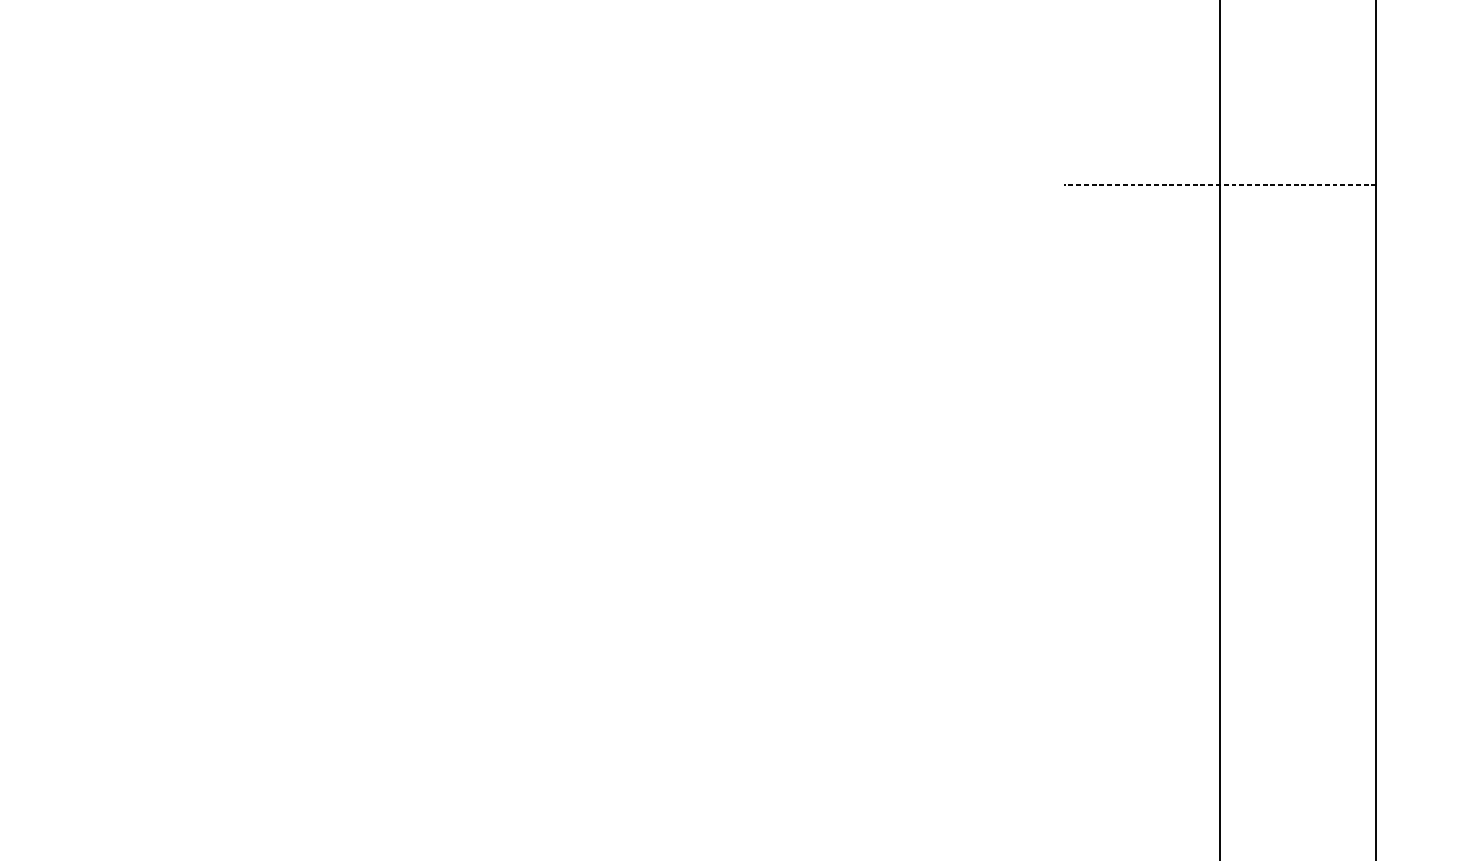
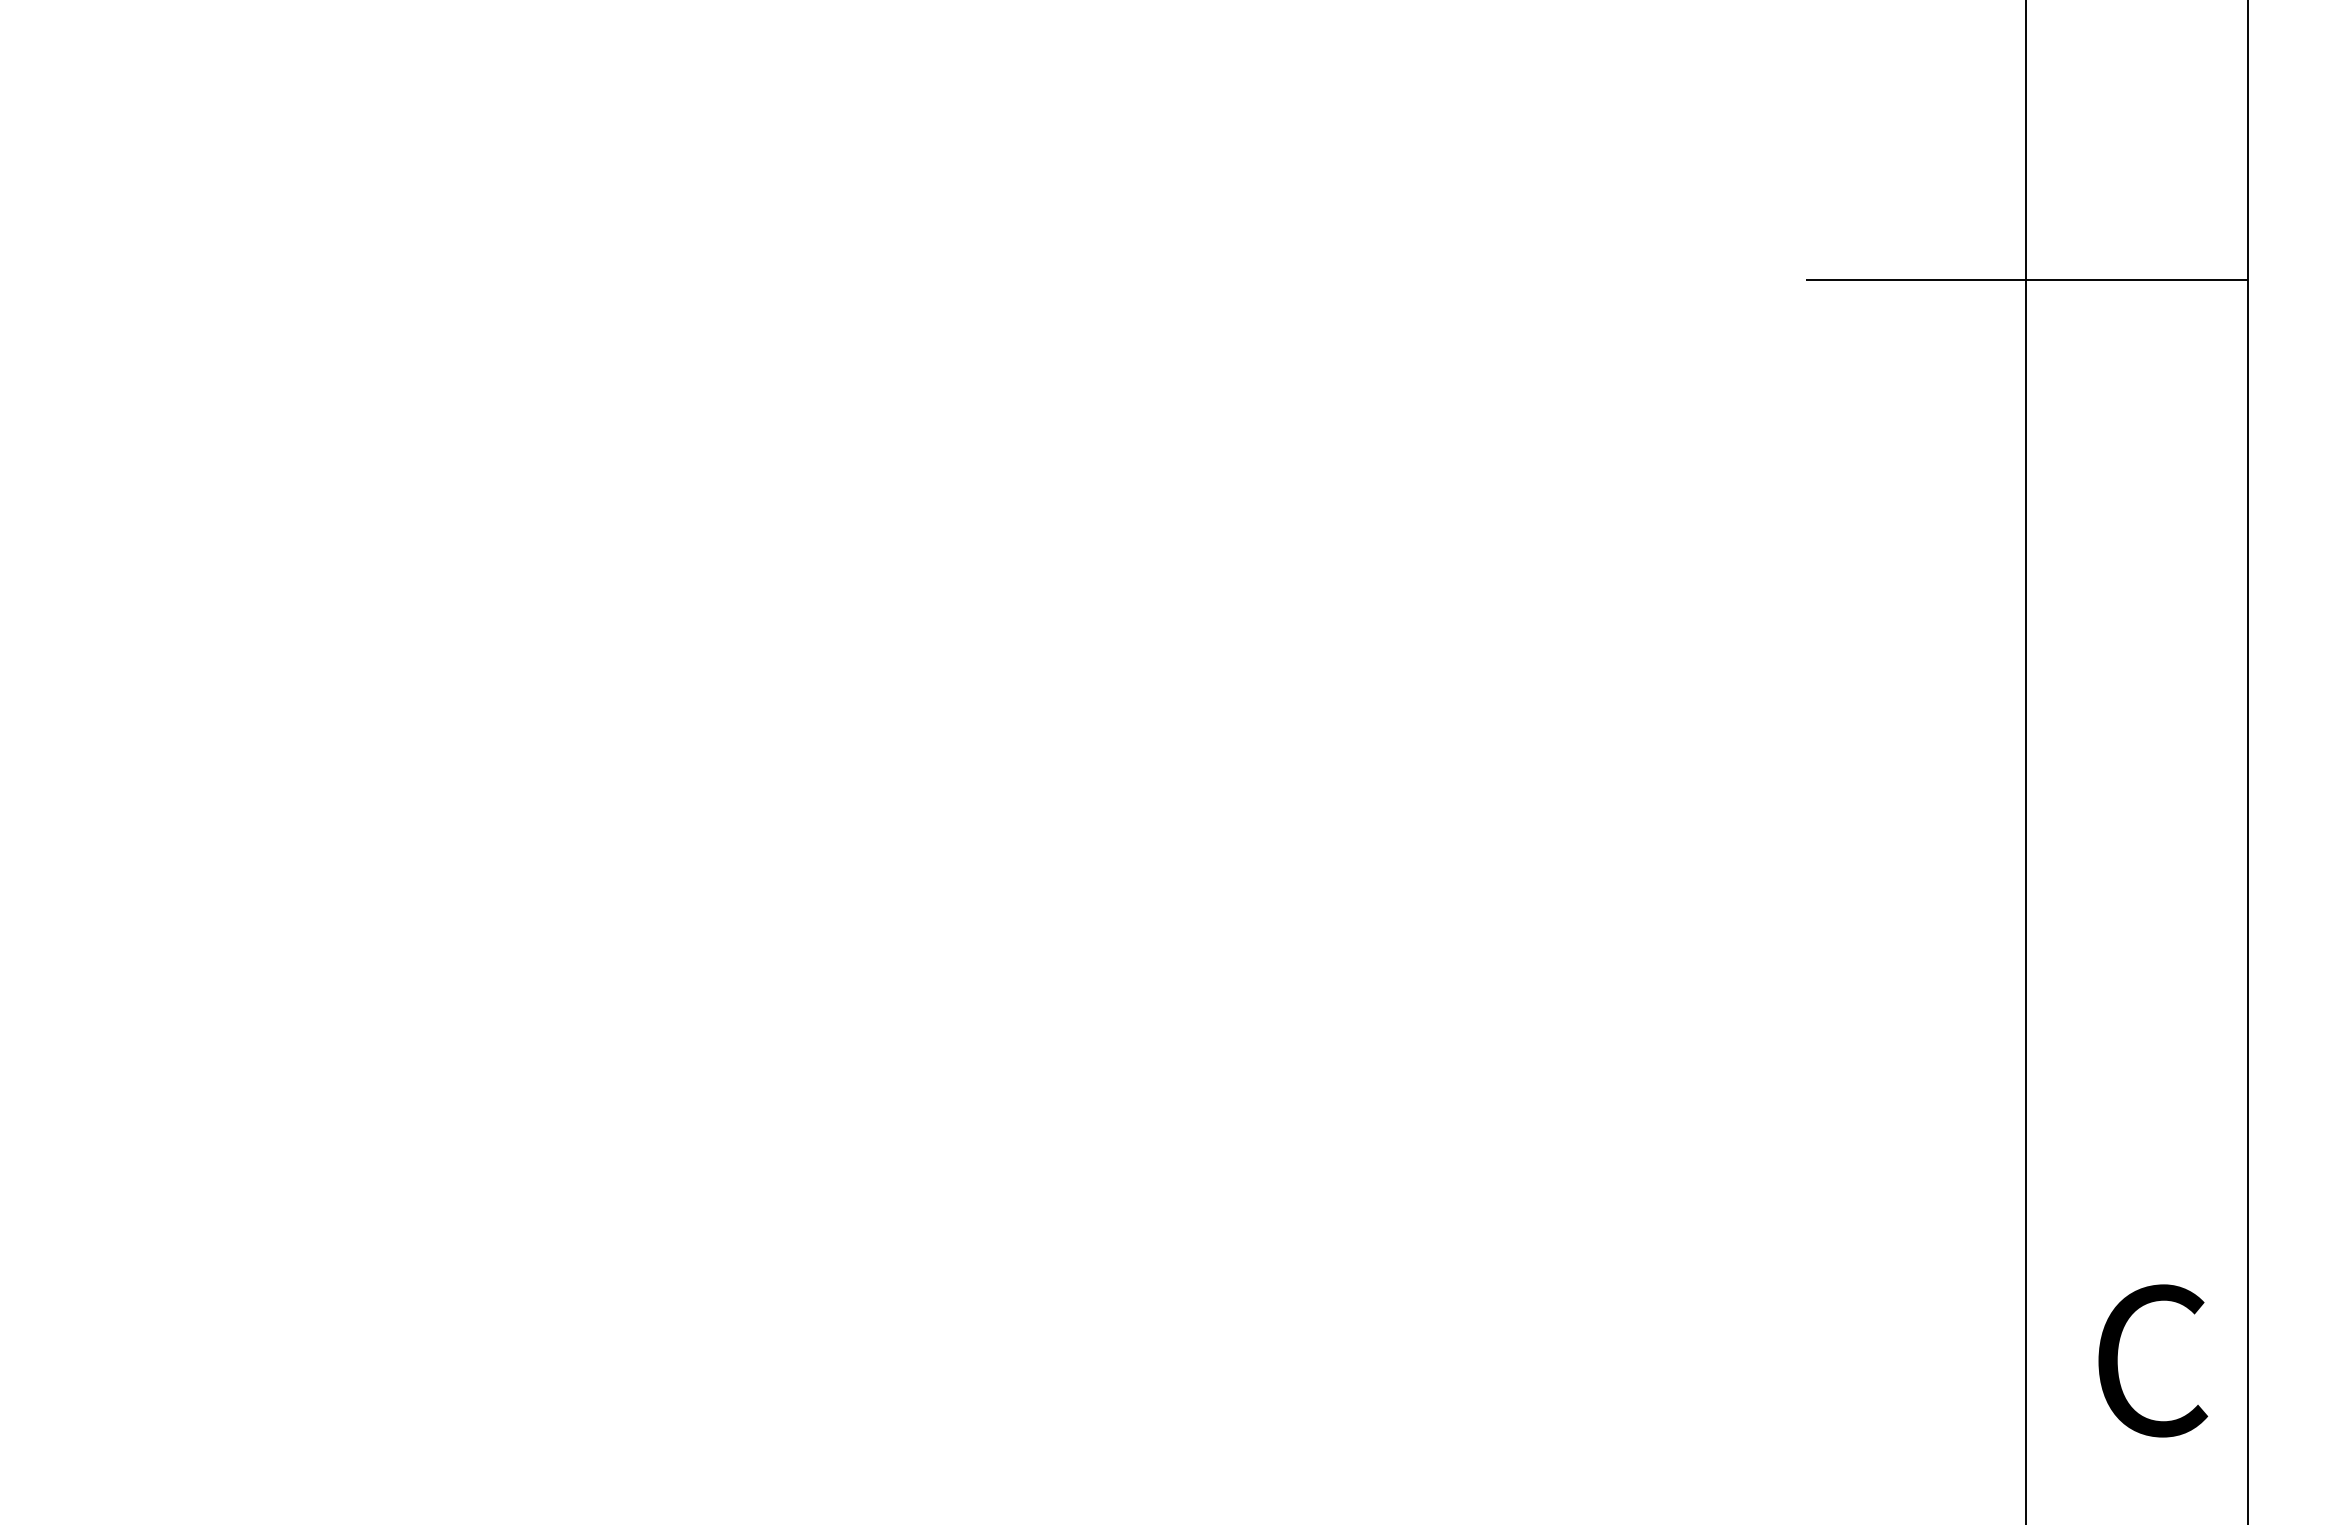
line: (1219, 184) -> (2026, 280), dashed -> solid

